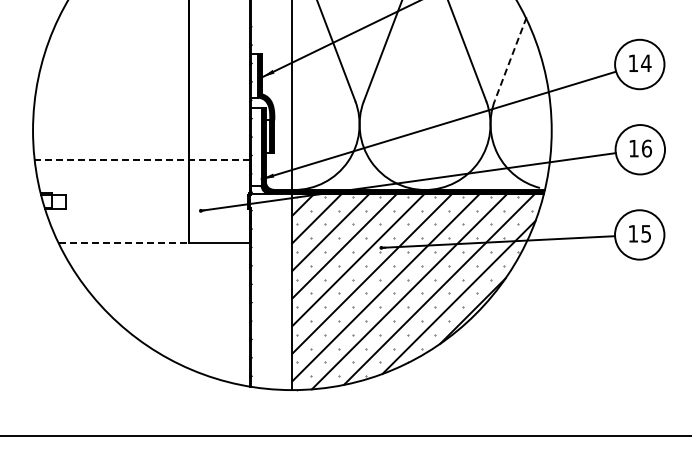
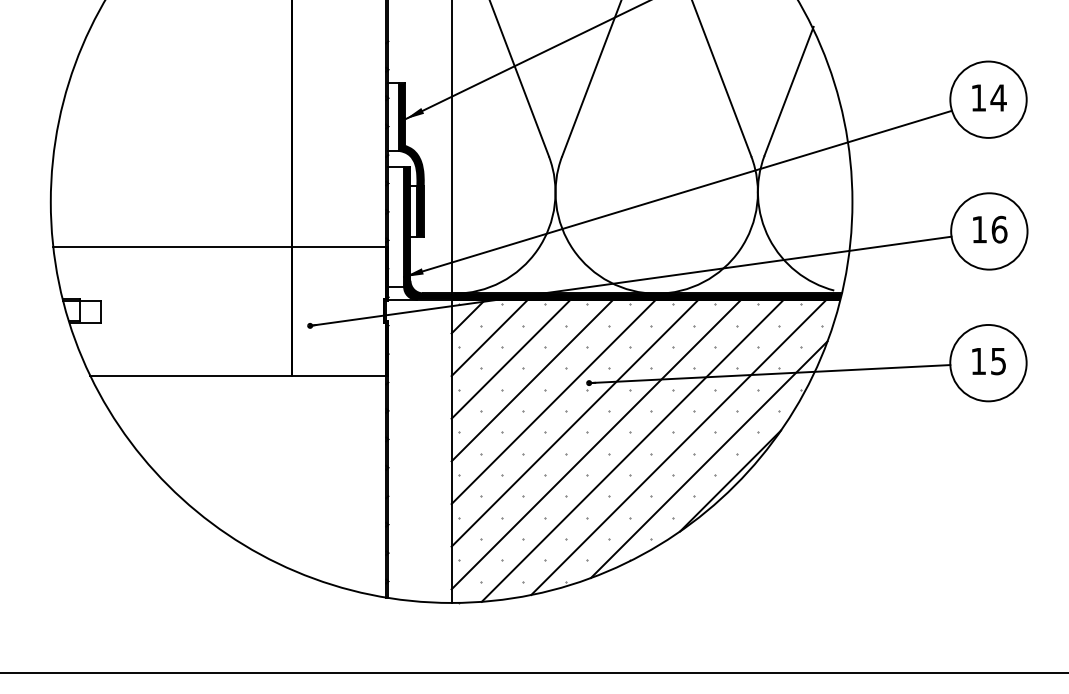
line: (510, 59) -> (788, 91), dashed -> solid
line: (142, 159) -> (219, 246), dashed -> solid
line: (124, 243) -> (192, 376), dashed -> solid

